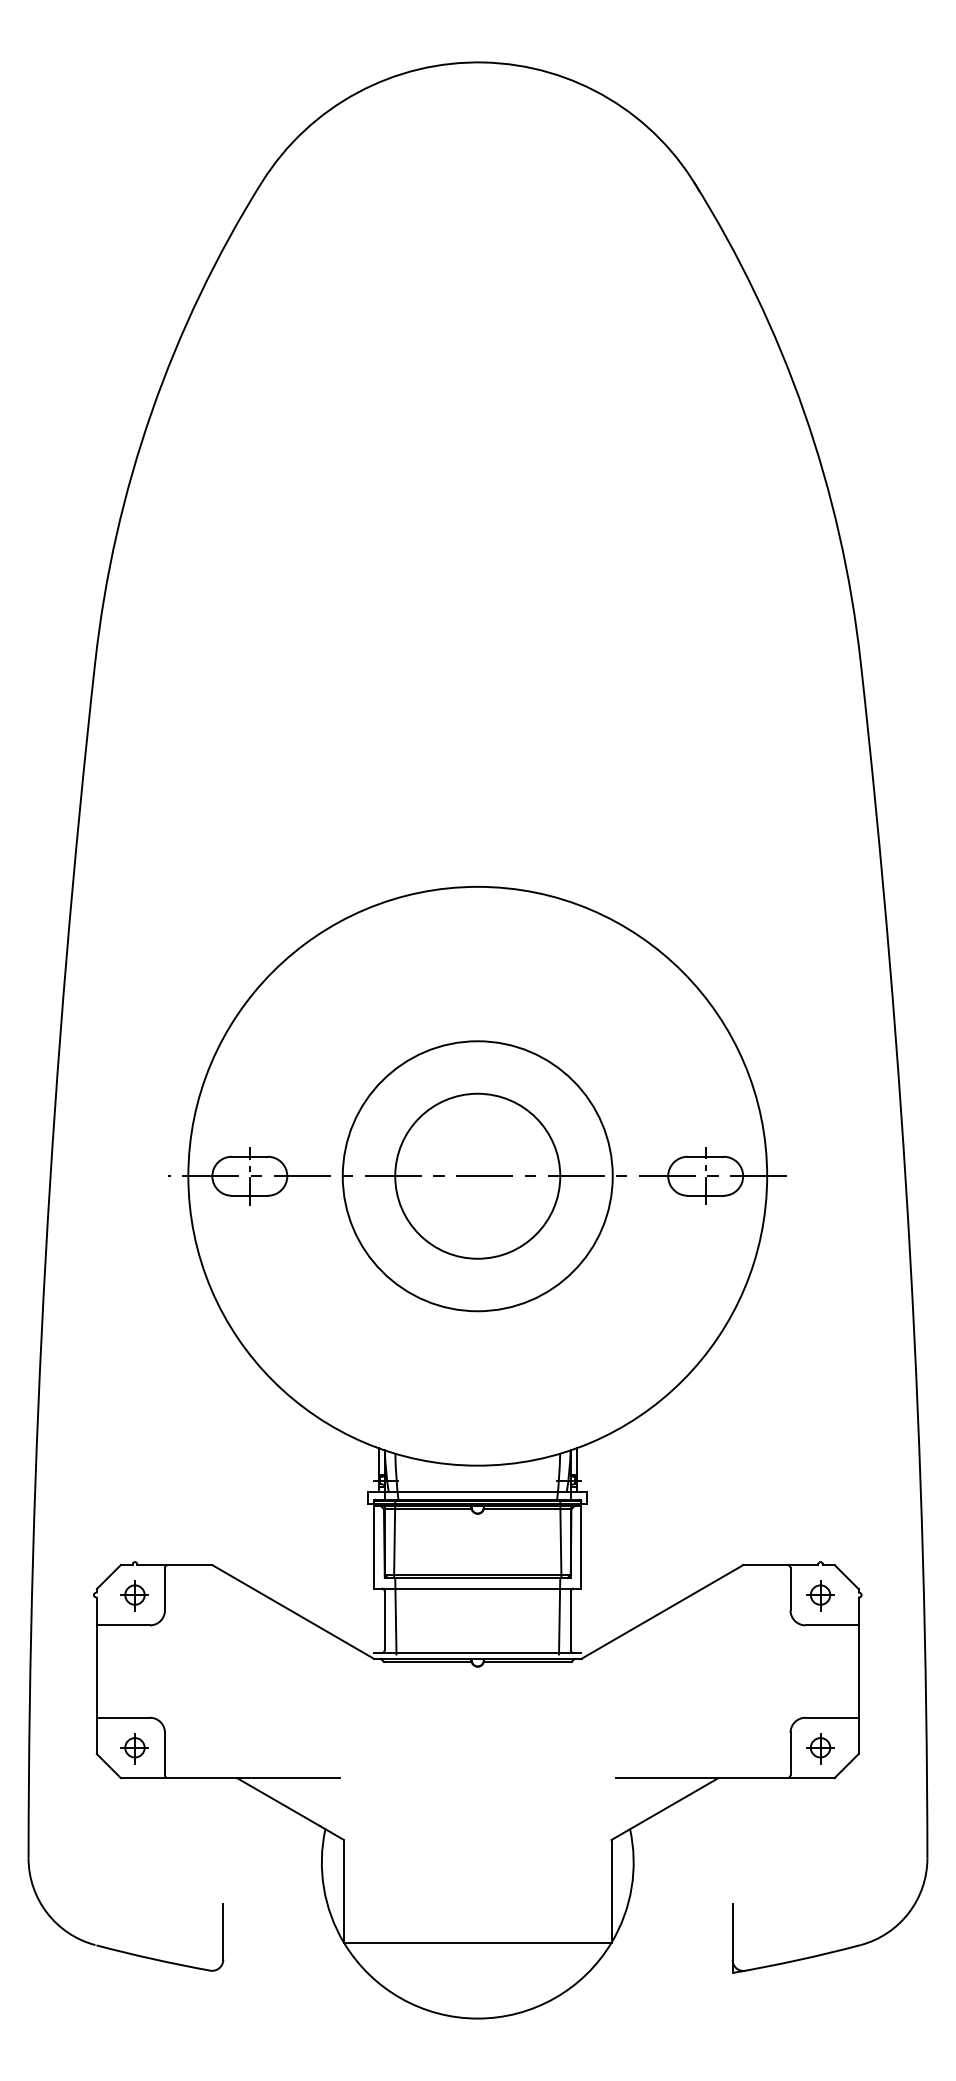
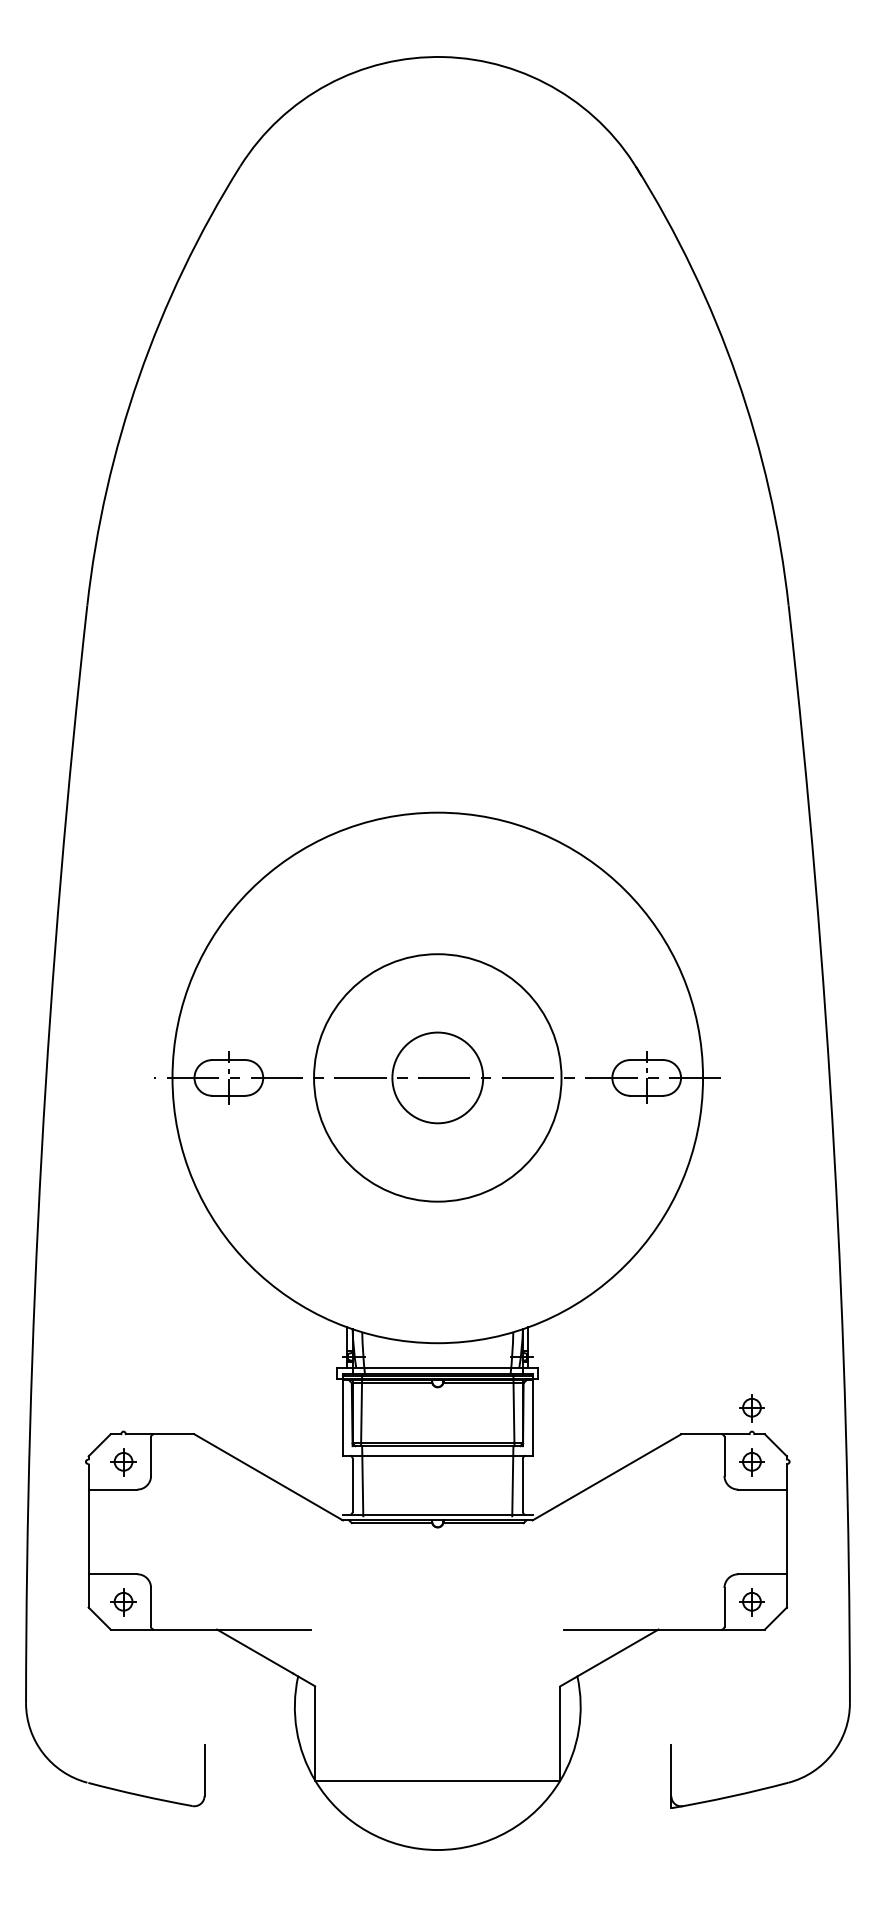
circle: (477, 1175) -> (437, 1077), size x0.6
part: (820, 1536) -> (751, 1408), added

